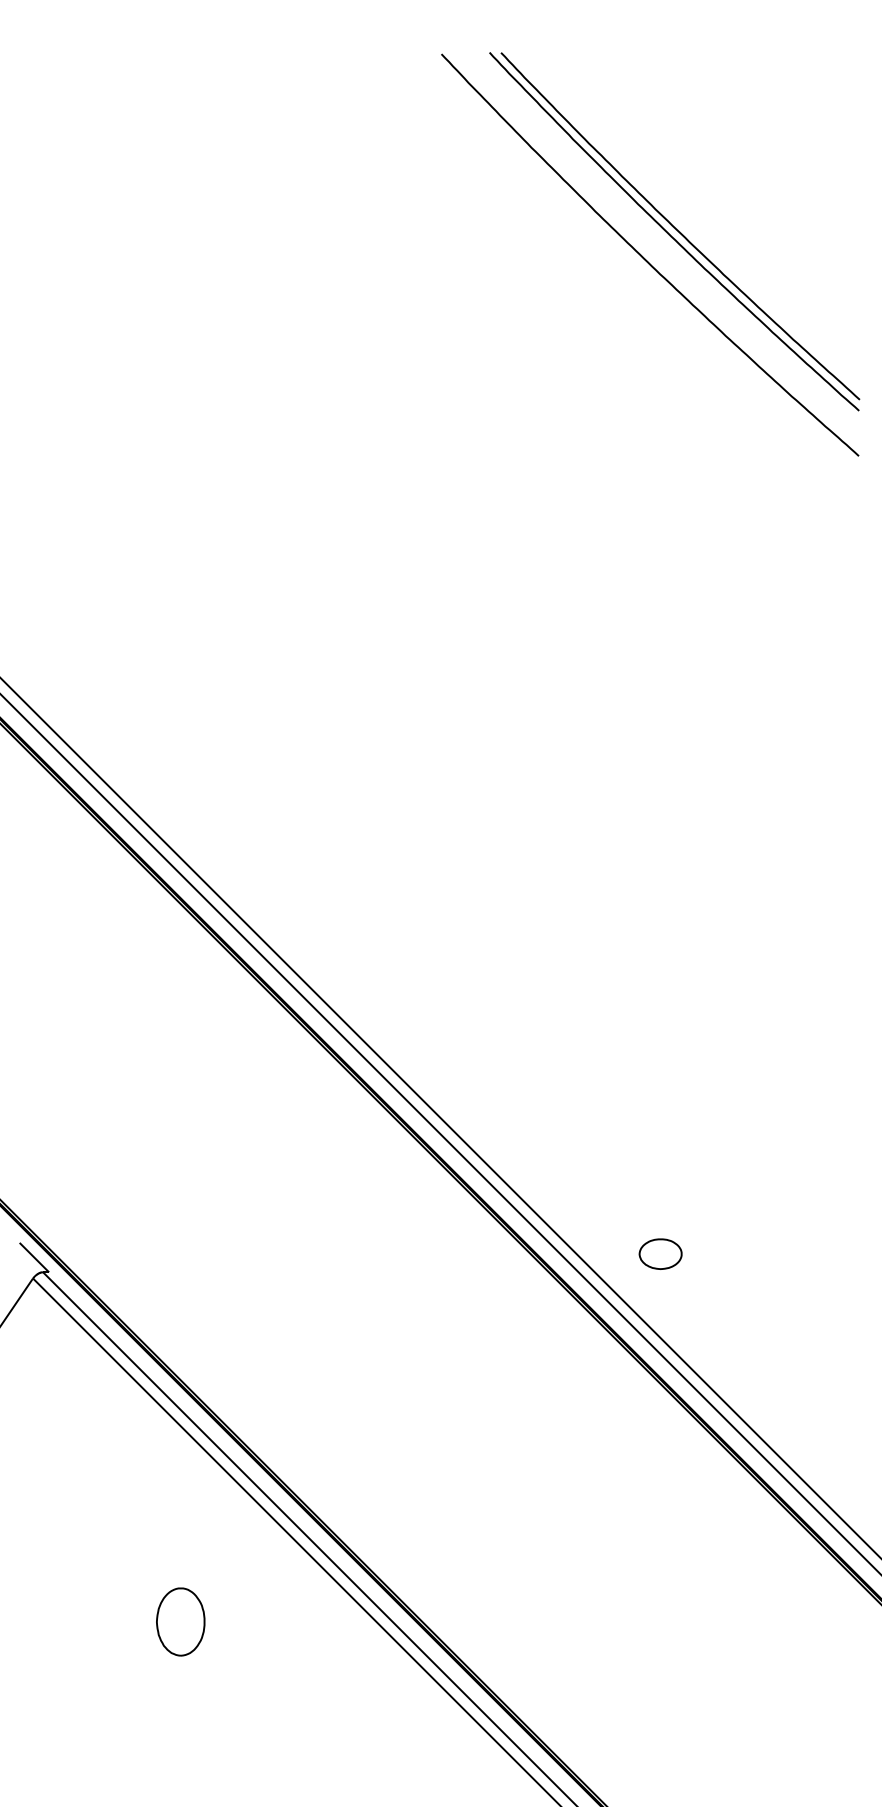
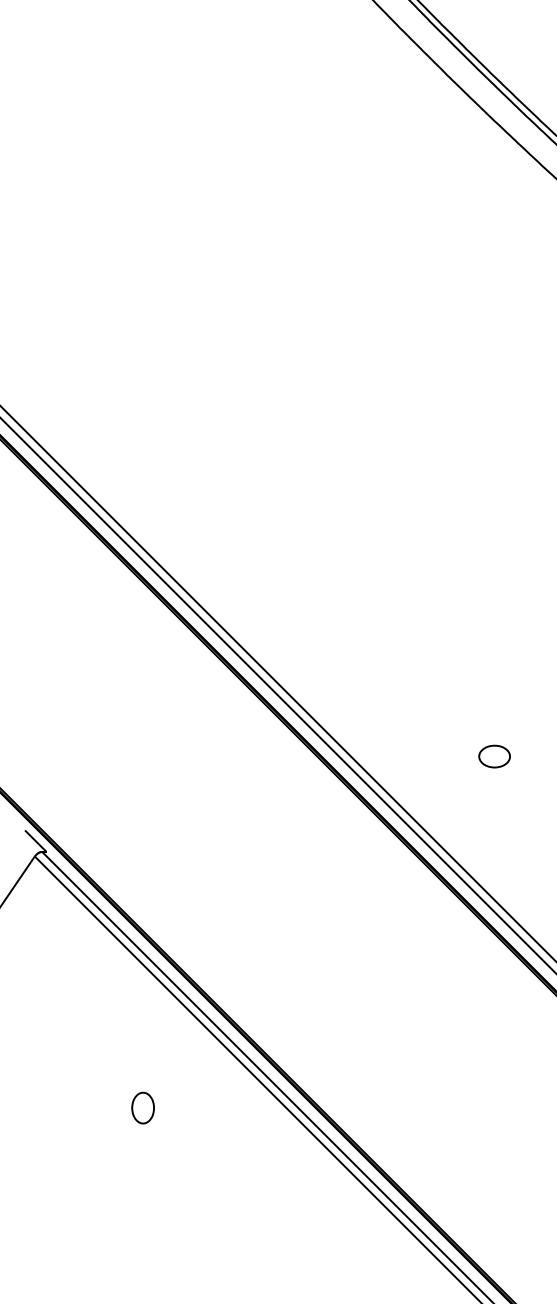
part: (660, 1253) -> (494, 756), moved
part: (180, 1621) -> (142, 1107), size x0.62

